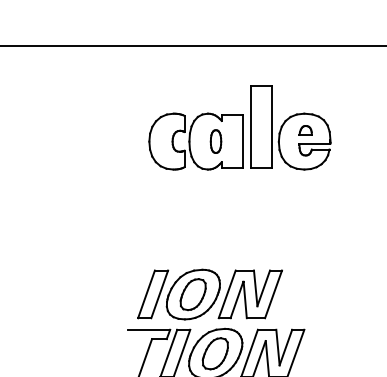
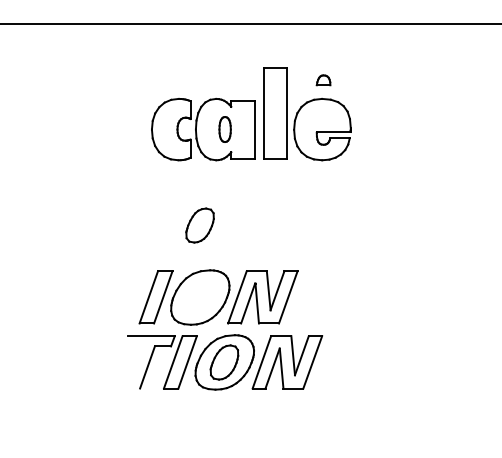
part: (305, 130) -> (323, 80), moved
part: (192, 294) -> (199, 225), moved

